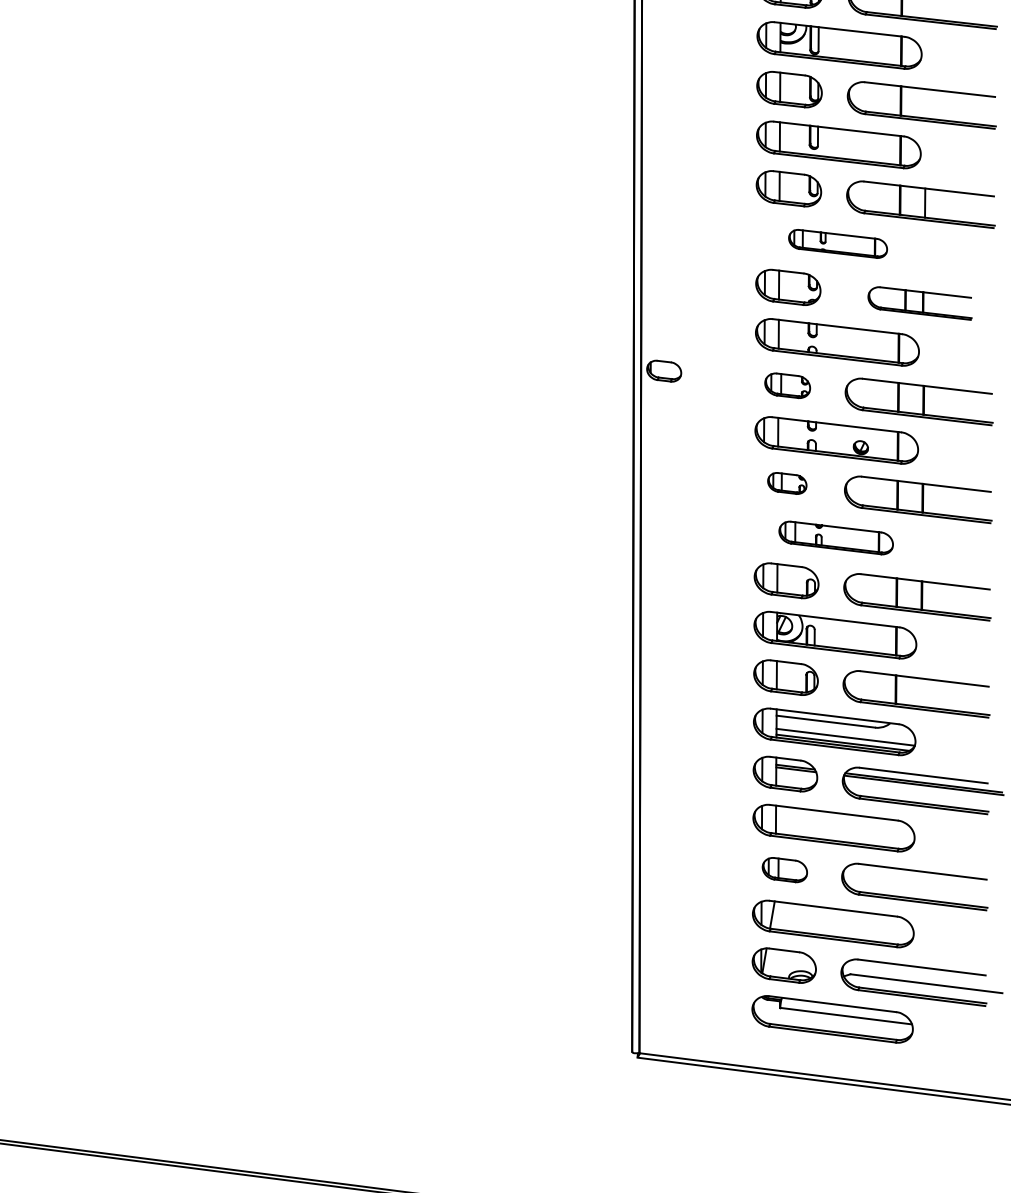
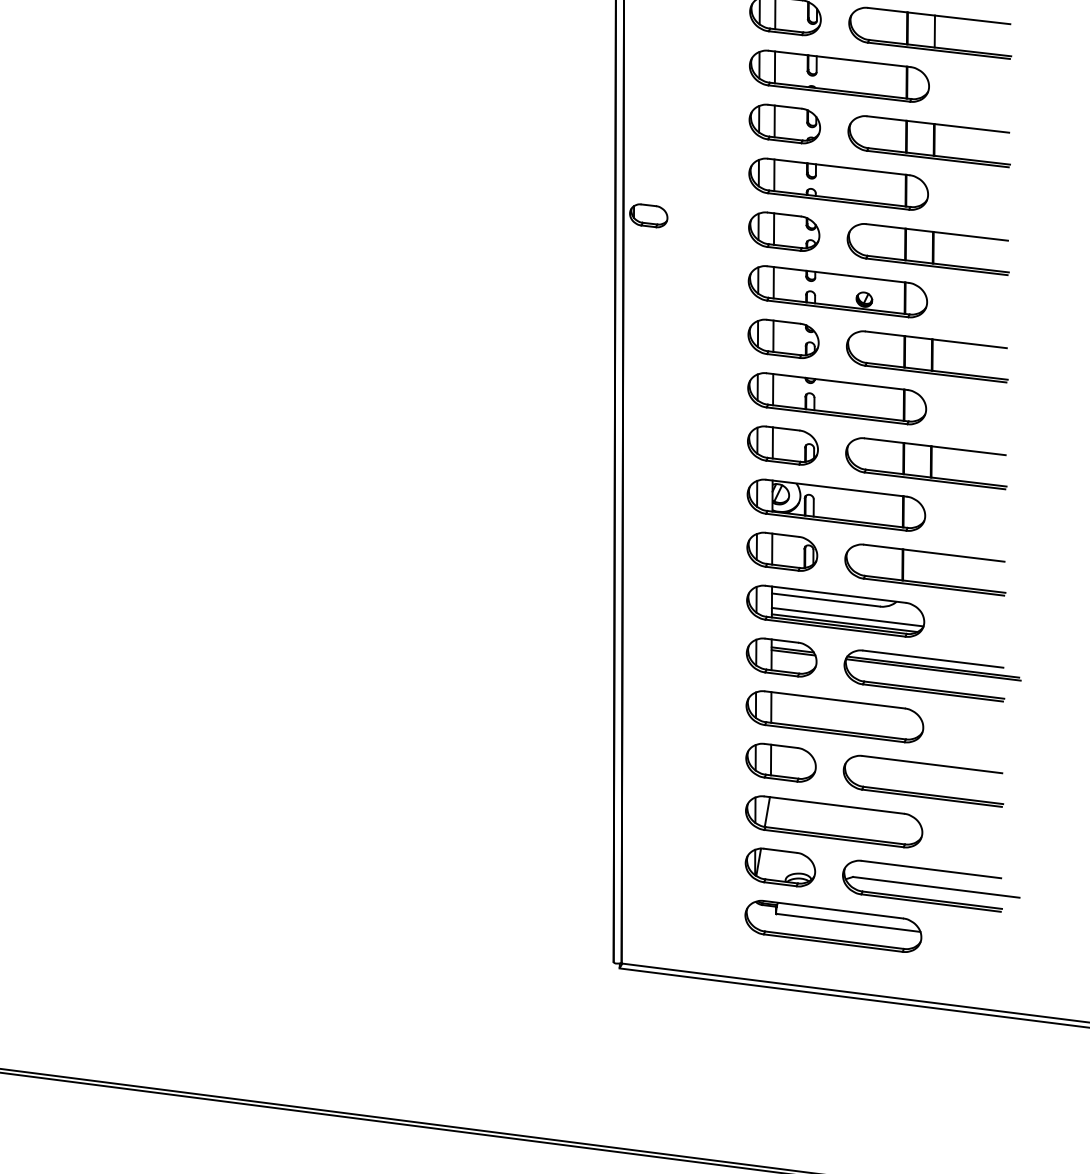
part: (837, 243) -> (838, 75), size x1.67
part: (919, 303) -> (928, 141), size x1.43
part: (787, 385) -> (783, 231), size x1.43
part: (787, 483) -> (783, 338), size x1.67
part: (836, 537) -> (837, 398), size x1.43
part: (784, 869) -> (780, 762), size x1.43

